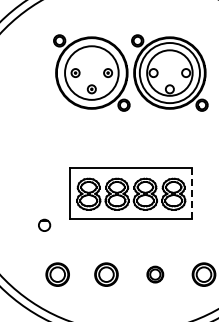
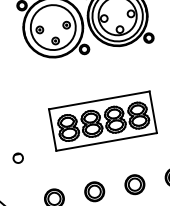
line: (191, 192) -> (152, 111), dashed -> solid
circle: (44, 224) -> (18, 157), moved
part: (155, 274) -> (135, 184), size x1.43

